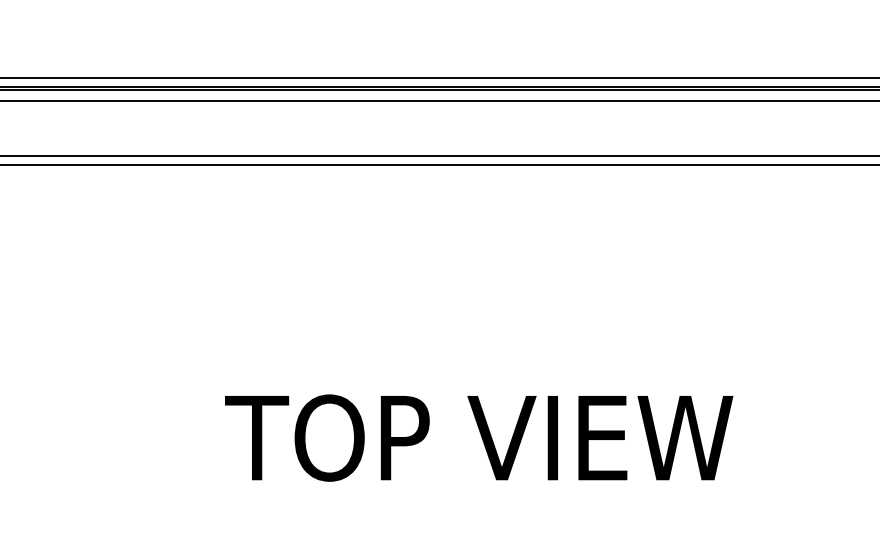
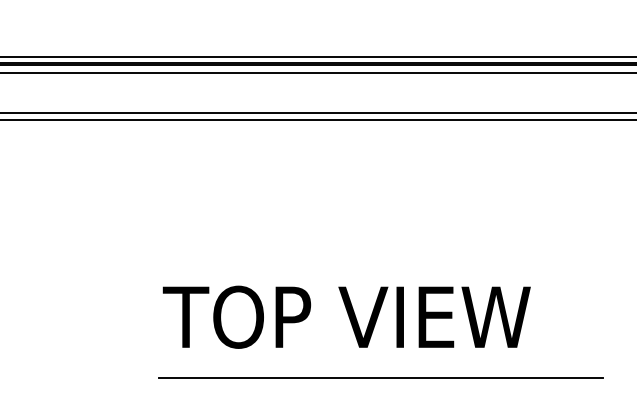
line: (526, 522) -> (381, 378), added

